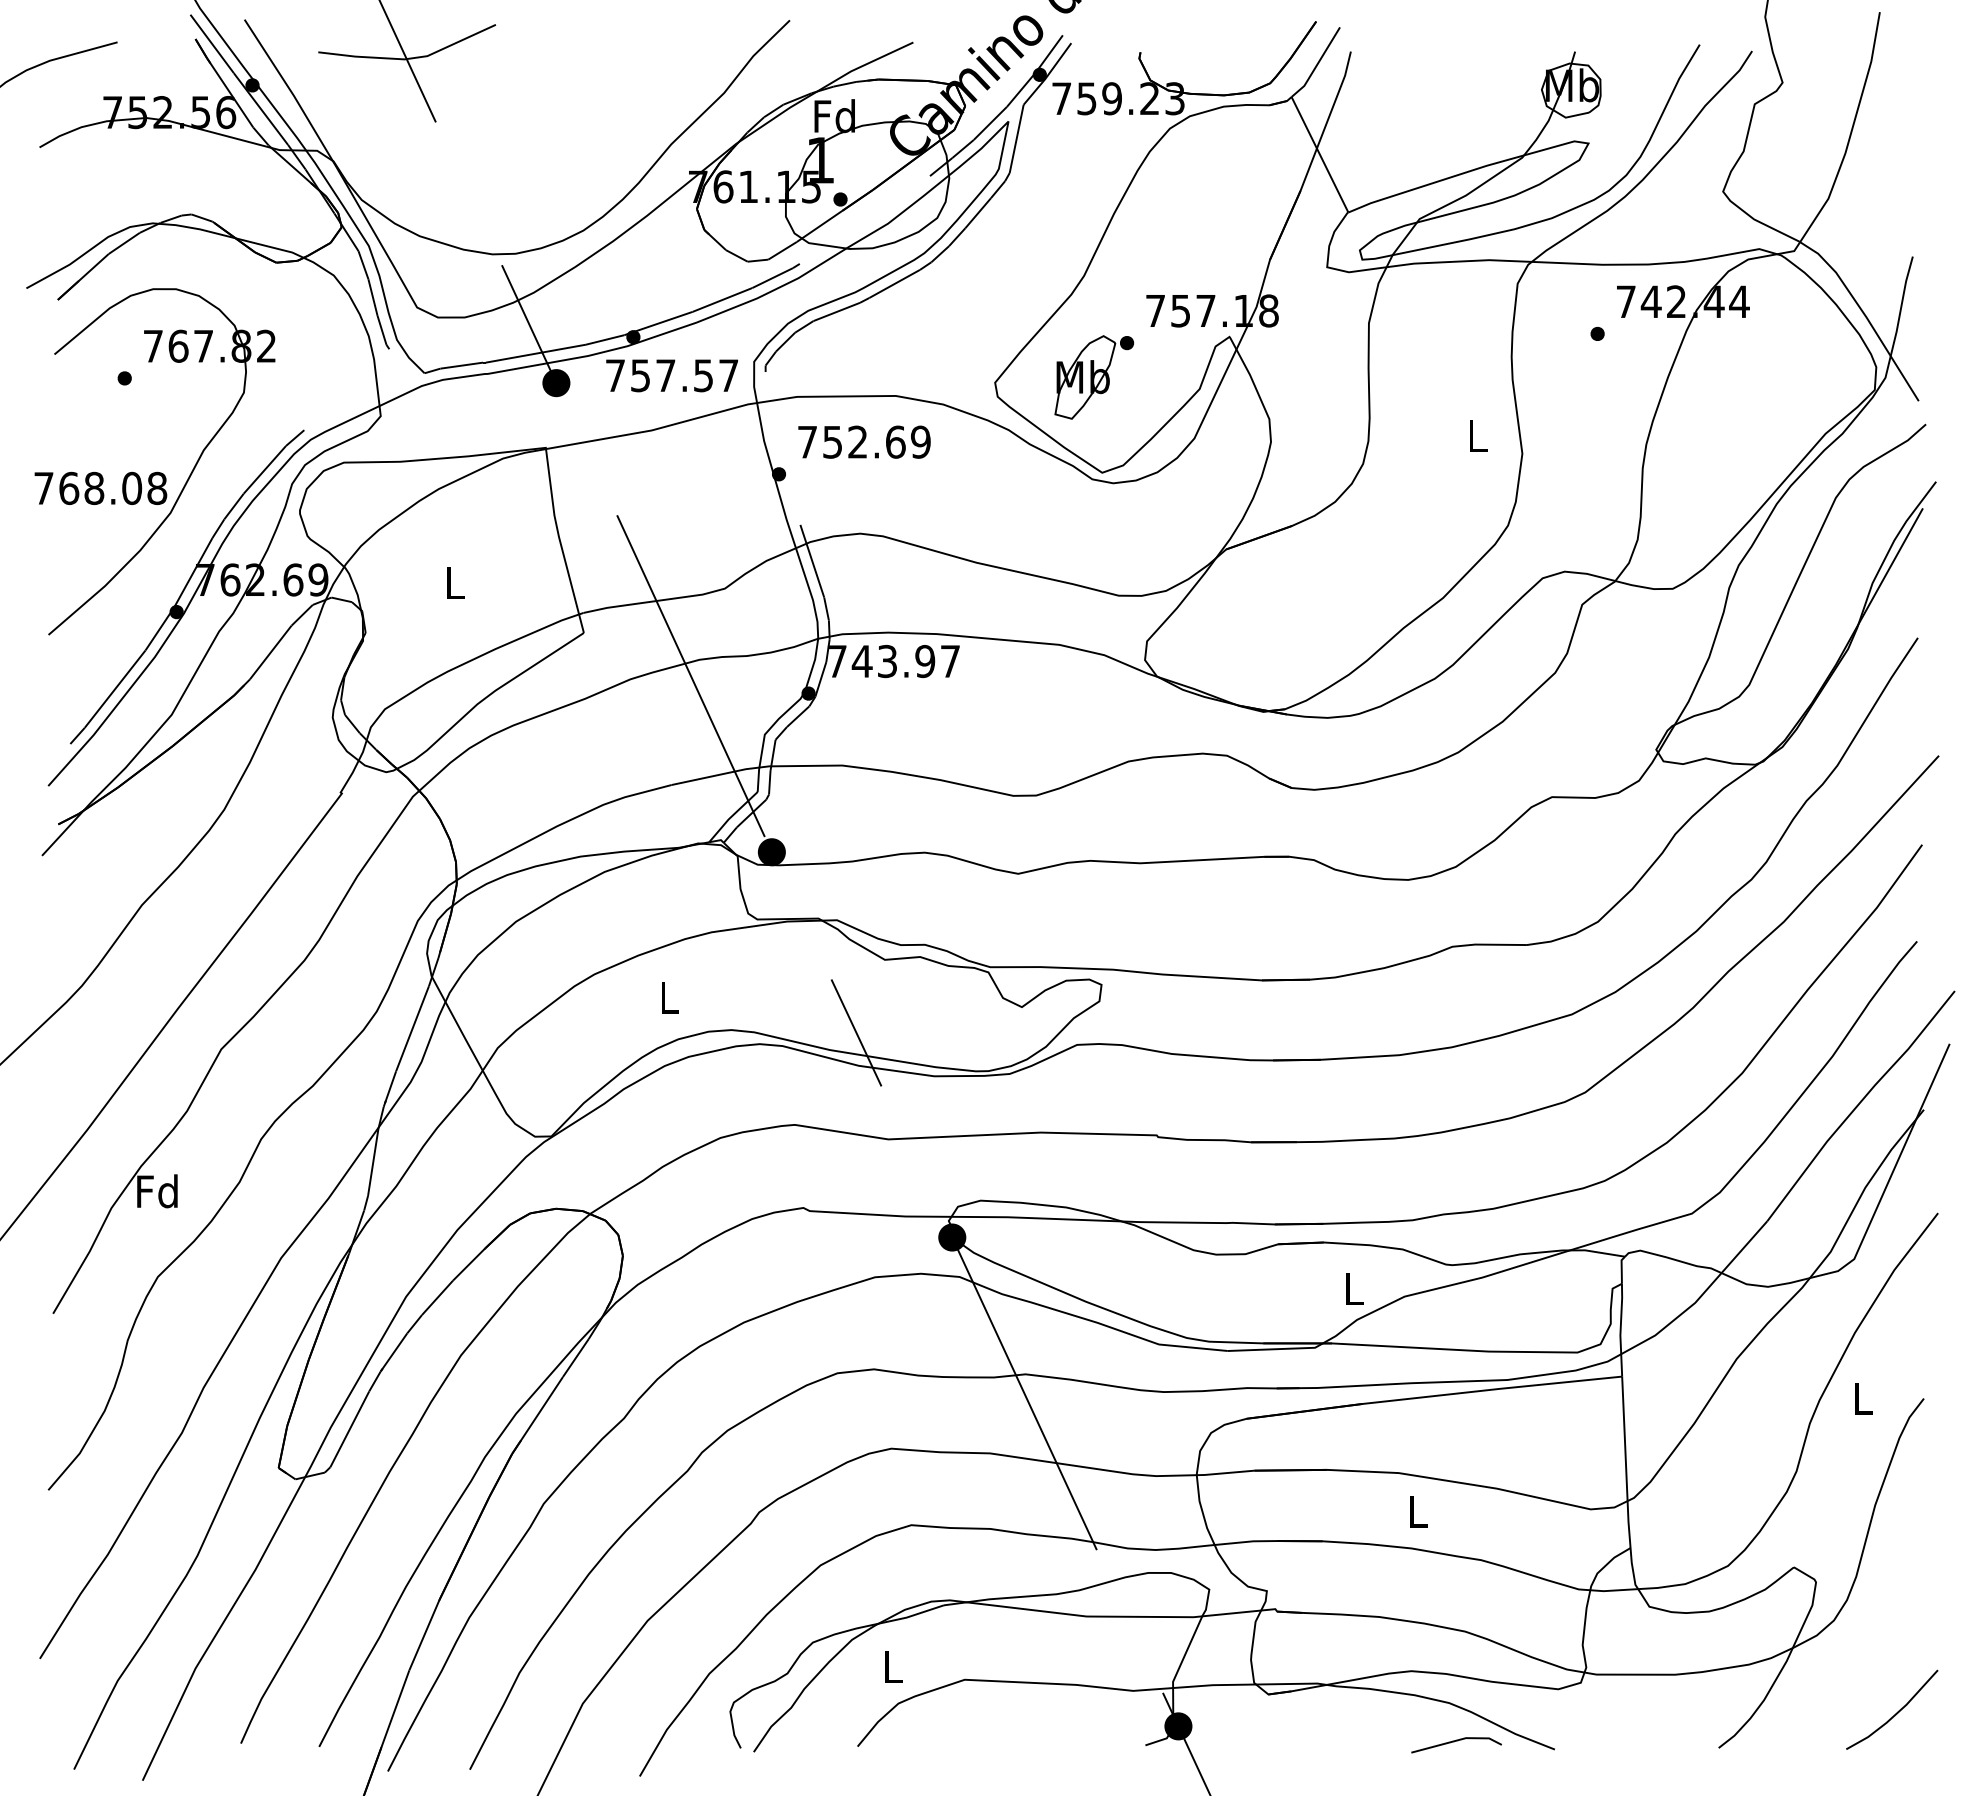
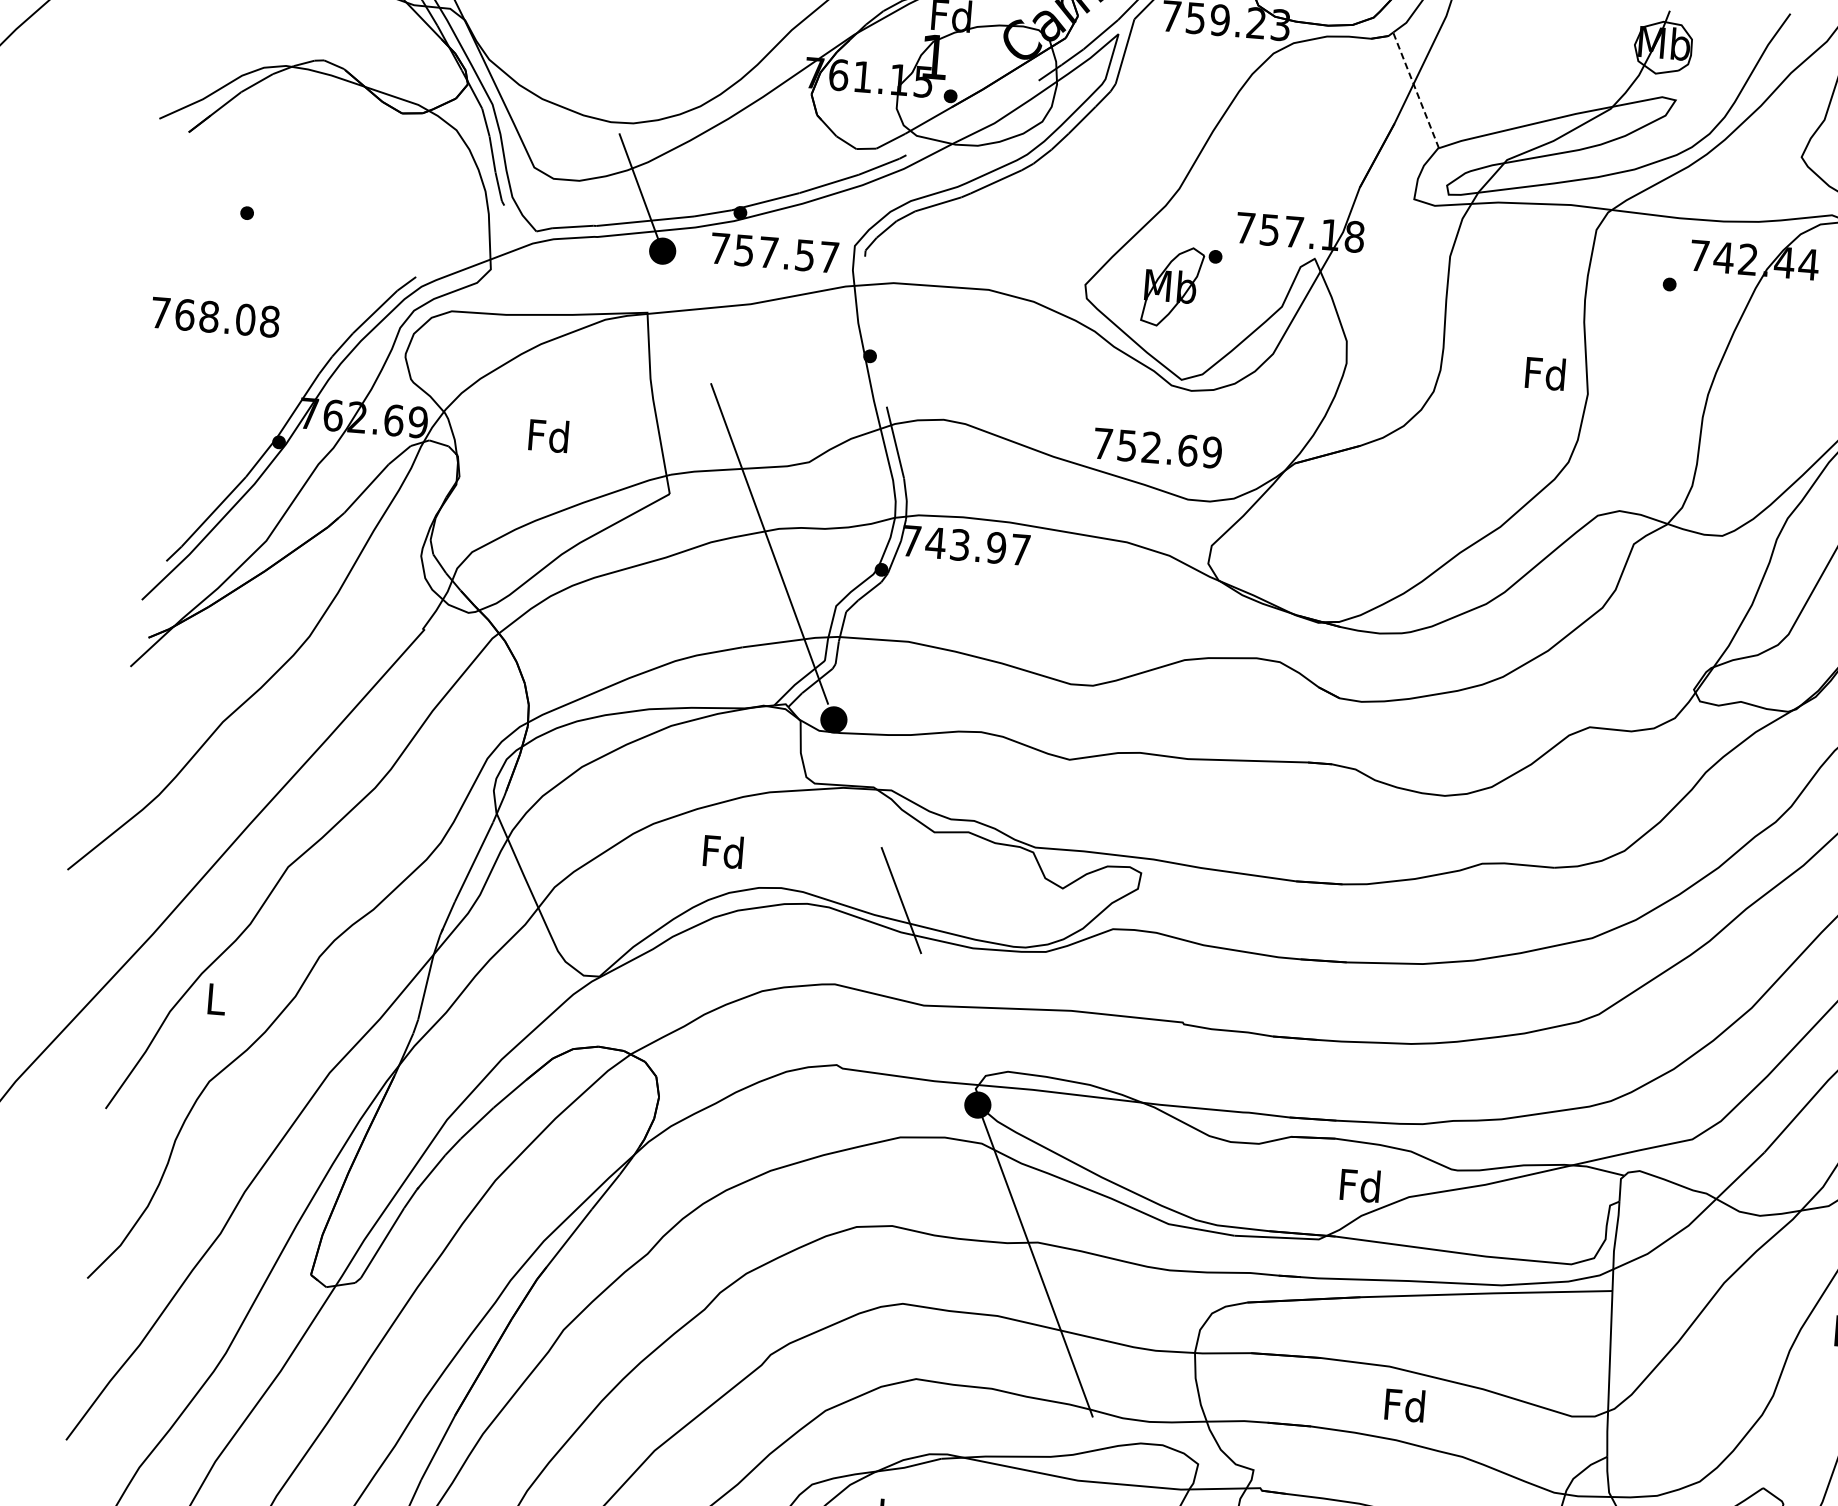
line: (1319, 154) -> (1415, 90), solid -> dashed
text: (1476, 435) -> (1545, 372), L -> Fd
text: (864, 441) -> (1158, 447), moved
part: (189, 474) -> (302, 310), removed
text: (454, 582) -> (549, 435), L -> Fd
text: (668, 997) -> (723, 851), L -> Fd
text: (157, 1191) -> (215, 999), Fd -> L
text: (1353, 1288) -> (1360, 1185), L -> Fd
text: (1417, 1511) -> (1404, 1405), L -> Fd

